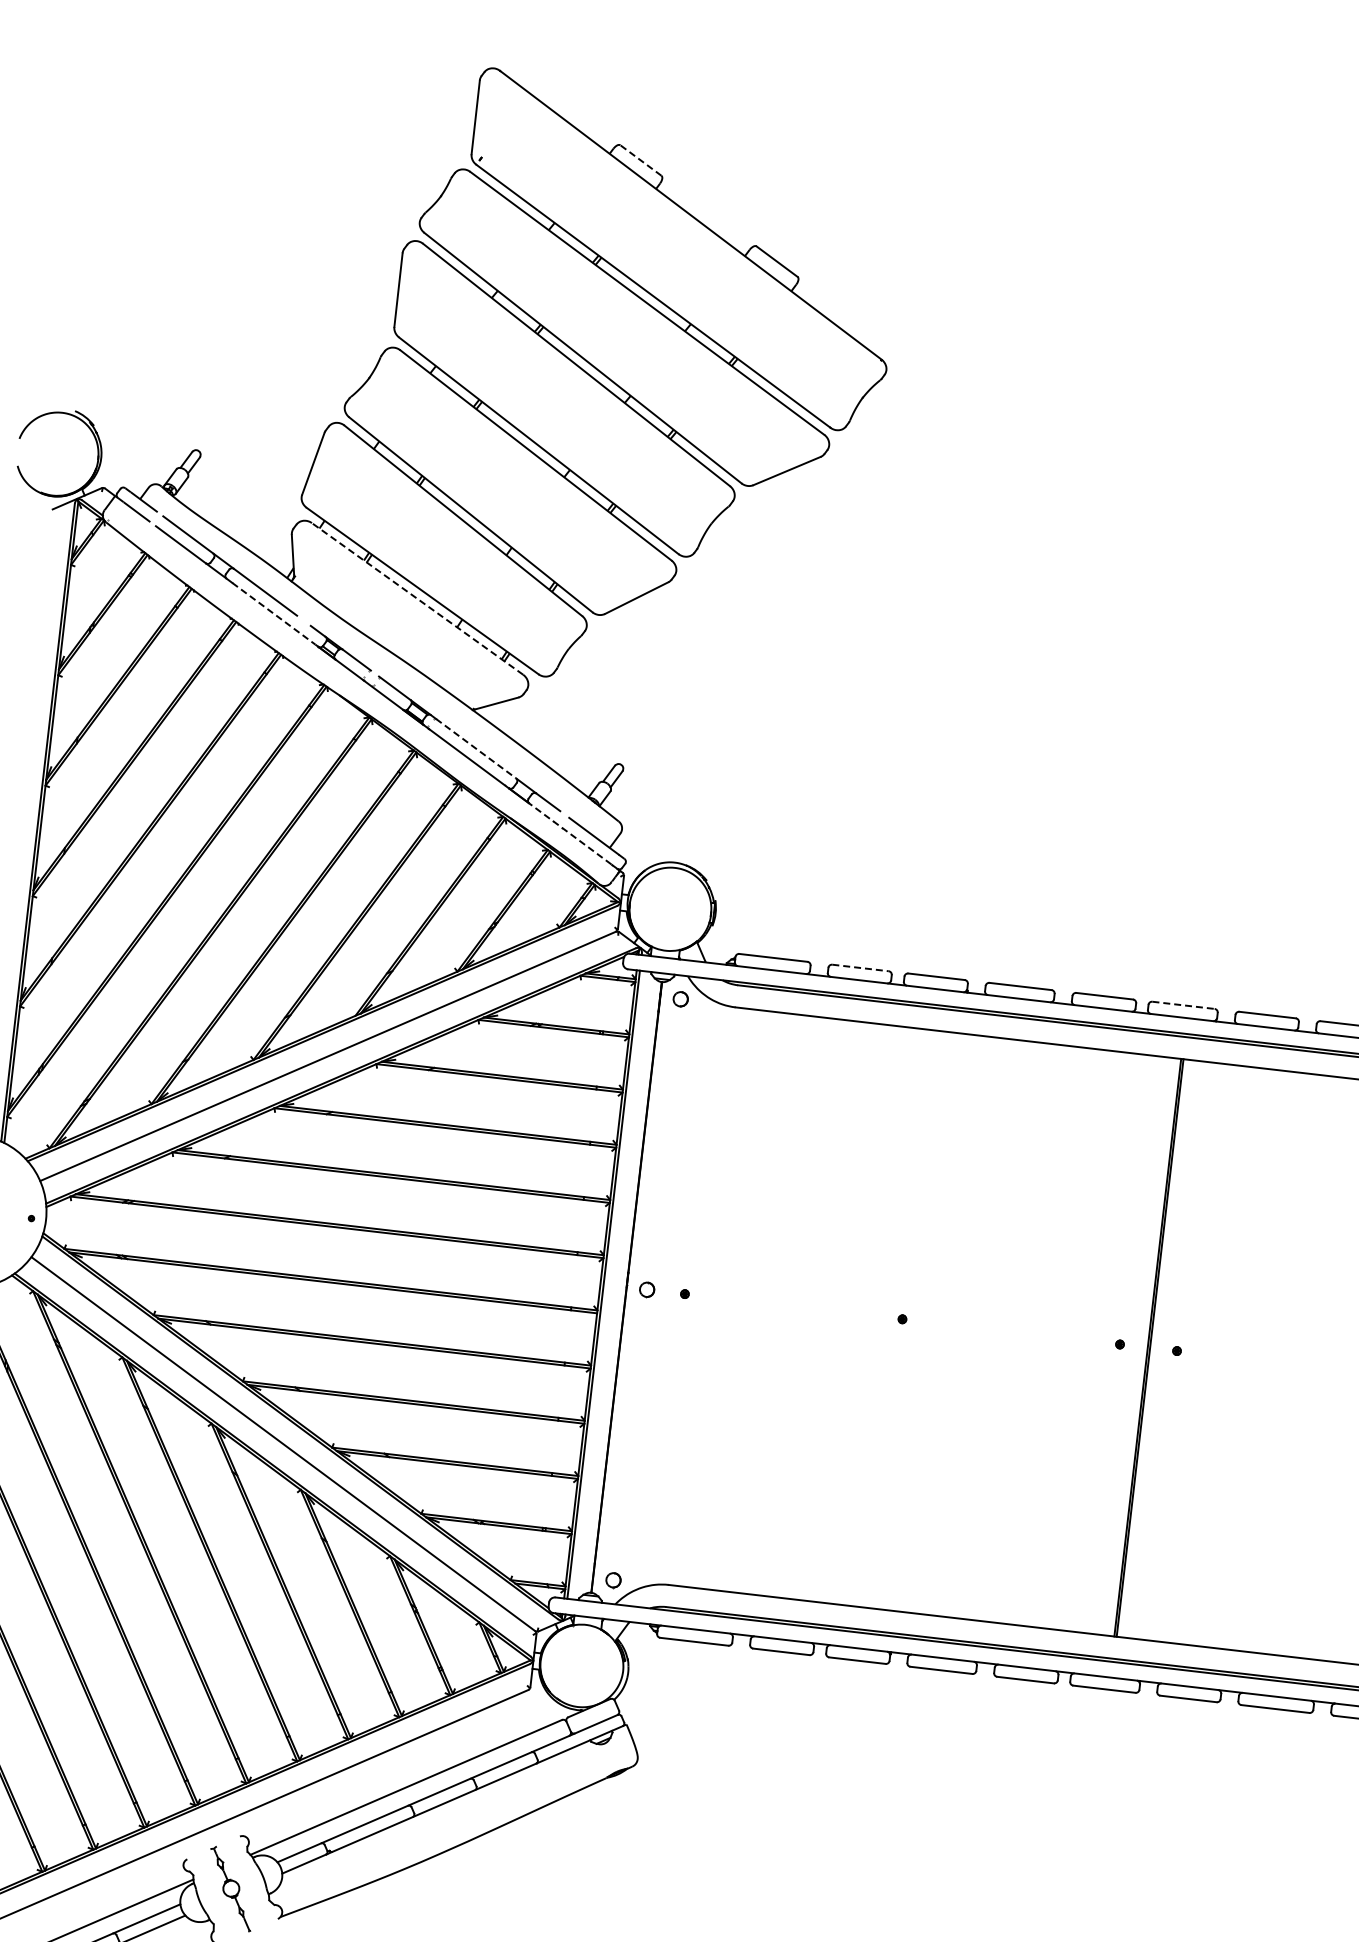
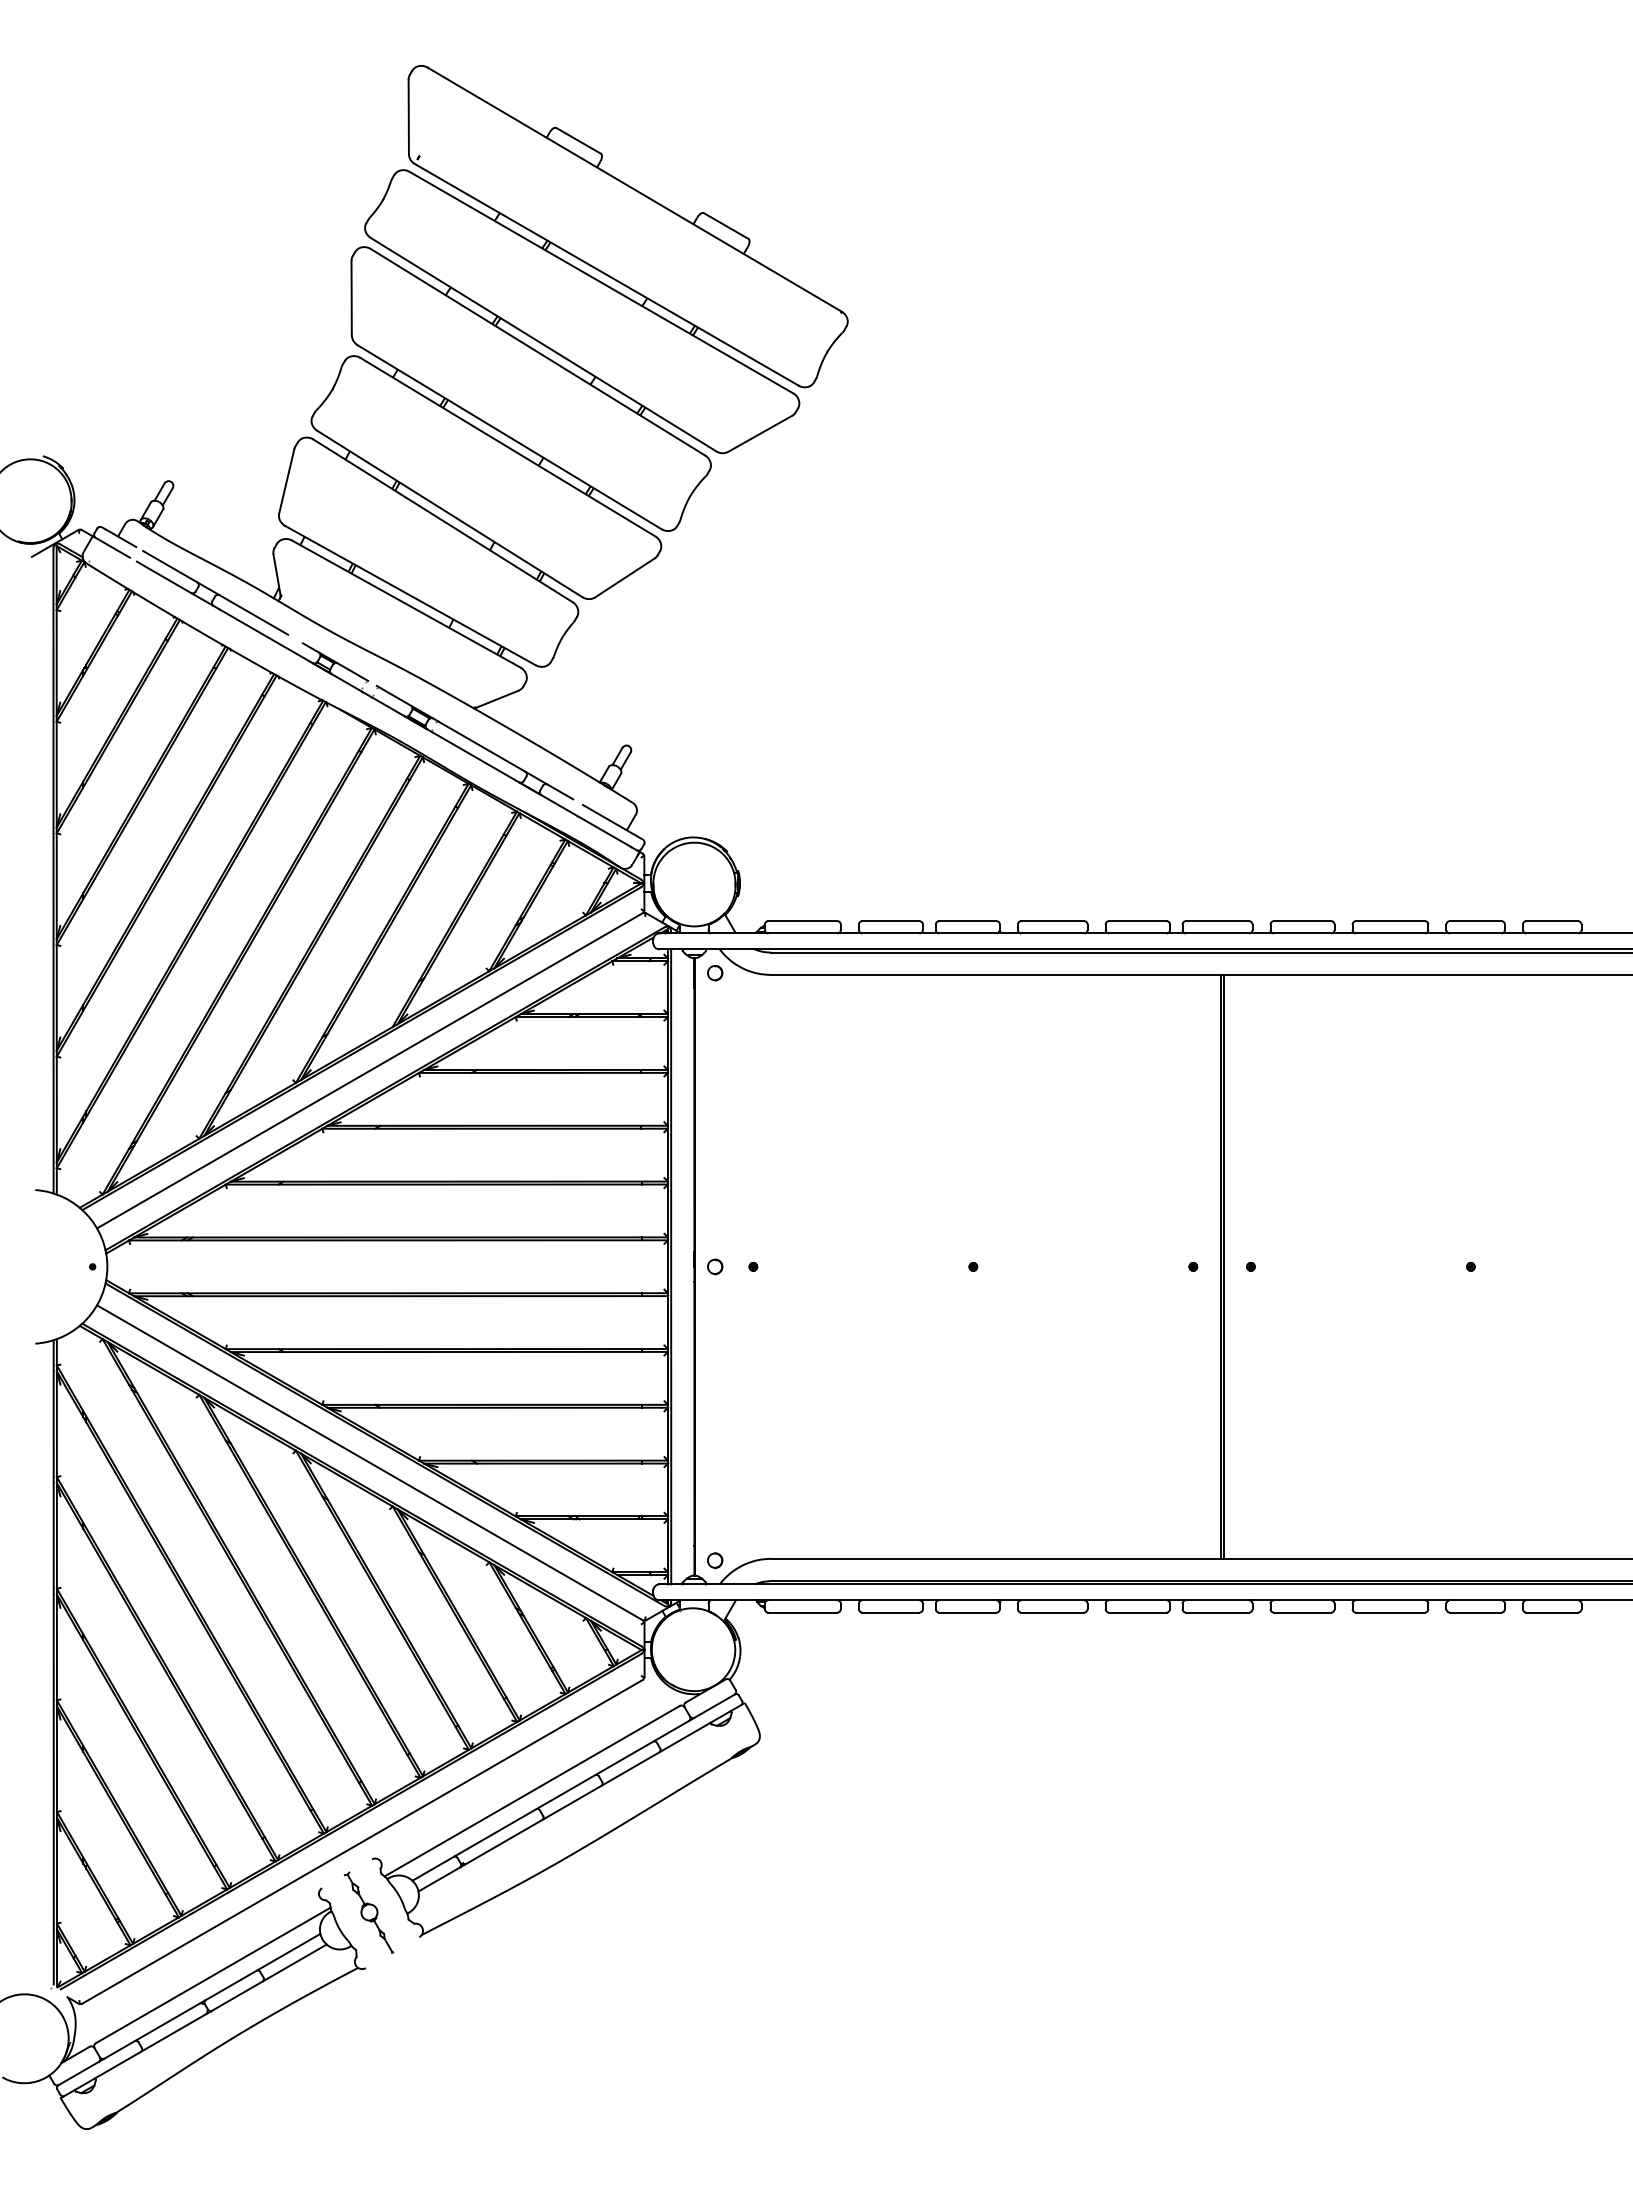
line: (640, 160) -> (578, 140), dashed -> solid
line: (417, 599) -> (406, 604), dashed -> solid
line: (273, 613) -> (264, 635), dashed -> solid
line: (475, 748) -> (481, 746), dashed -> solid
line: (569, 833) -> (585, 820), dashed -> solid
line: (861, 968) -> (891, 921), dashed -> solid
line: (1184, 1005) -> (1218, 921), dashed -> solid

